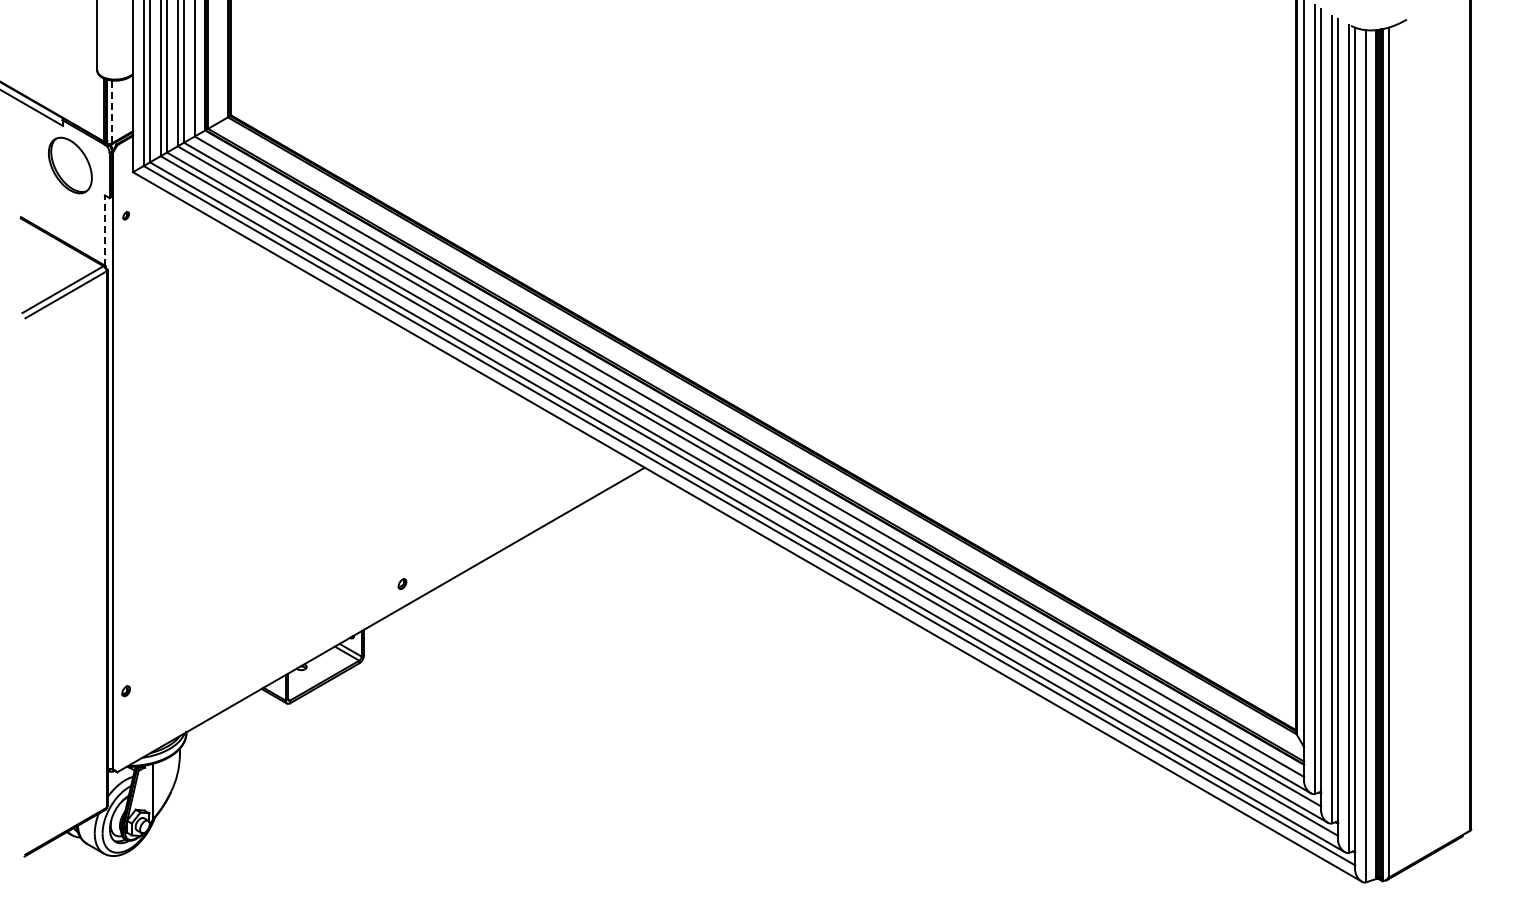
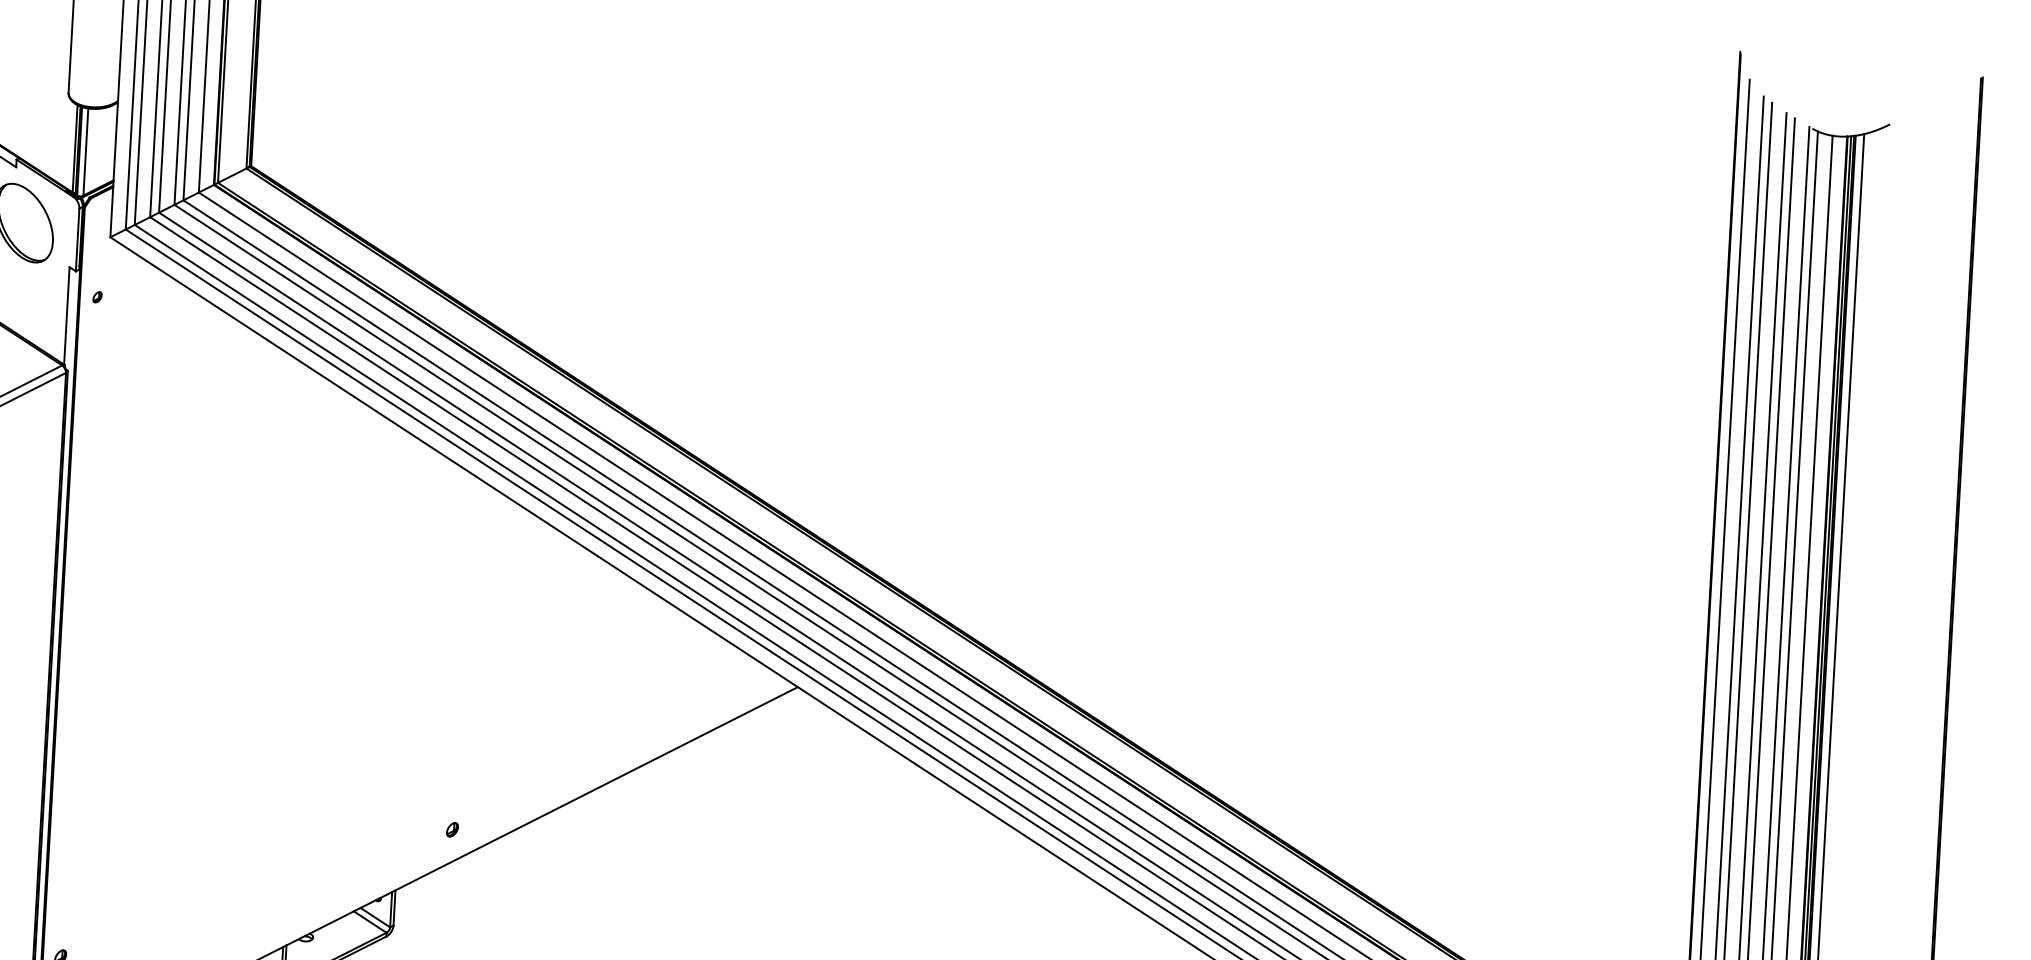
line: (111, 112) -> (85, 152), dashed -> solid
line: (104, 229) -> (66, 314), dashed -> solid

